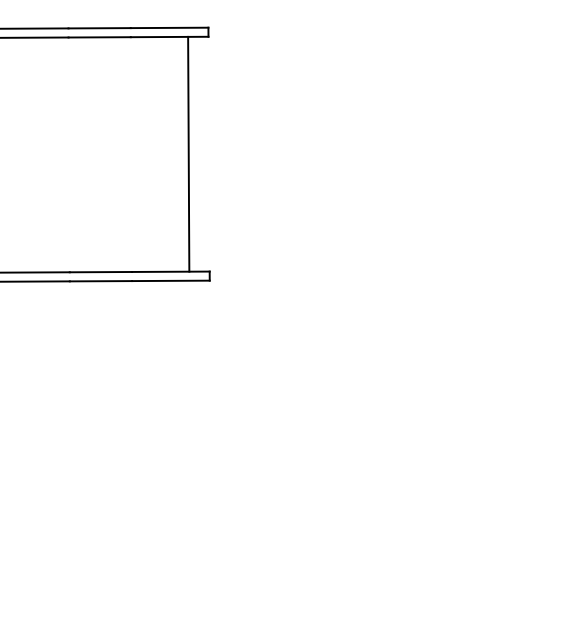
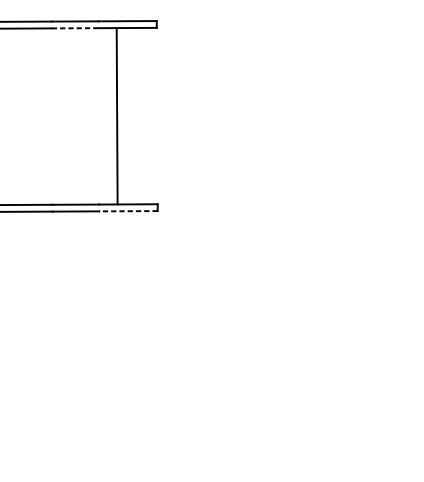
line: (99, 37) -> (74, 28), solid -> dashed
line: (188, 153) -> (116, 115), moved
line: (170, 280) -> (128, 210), solid -> dashed

